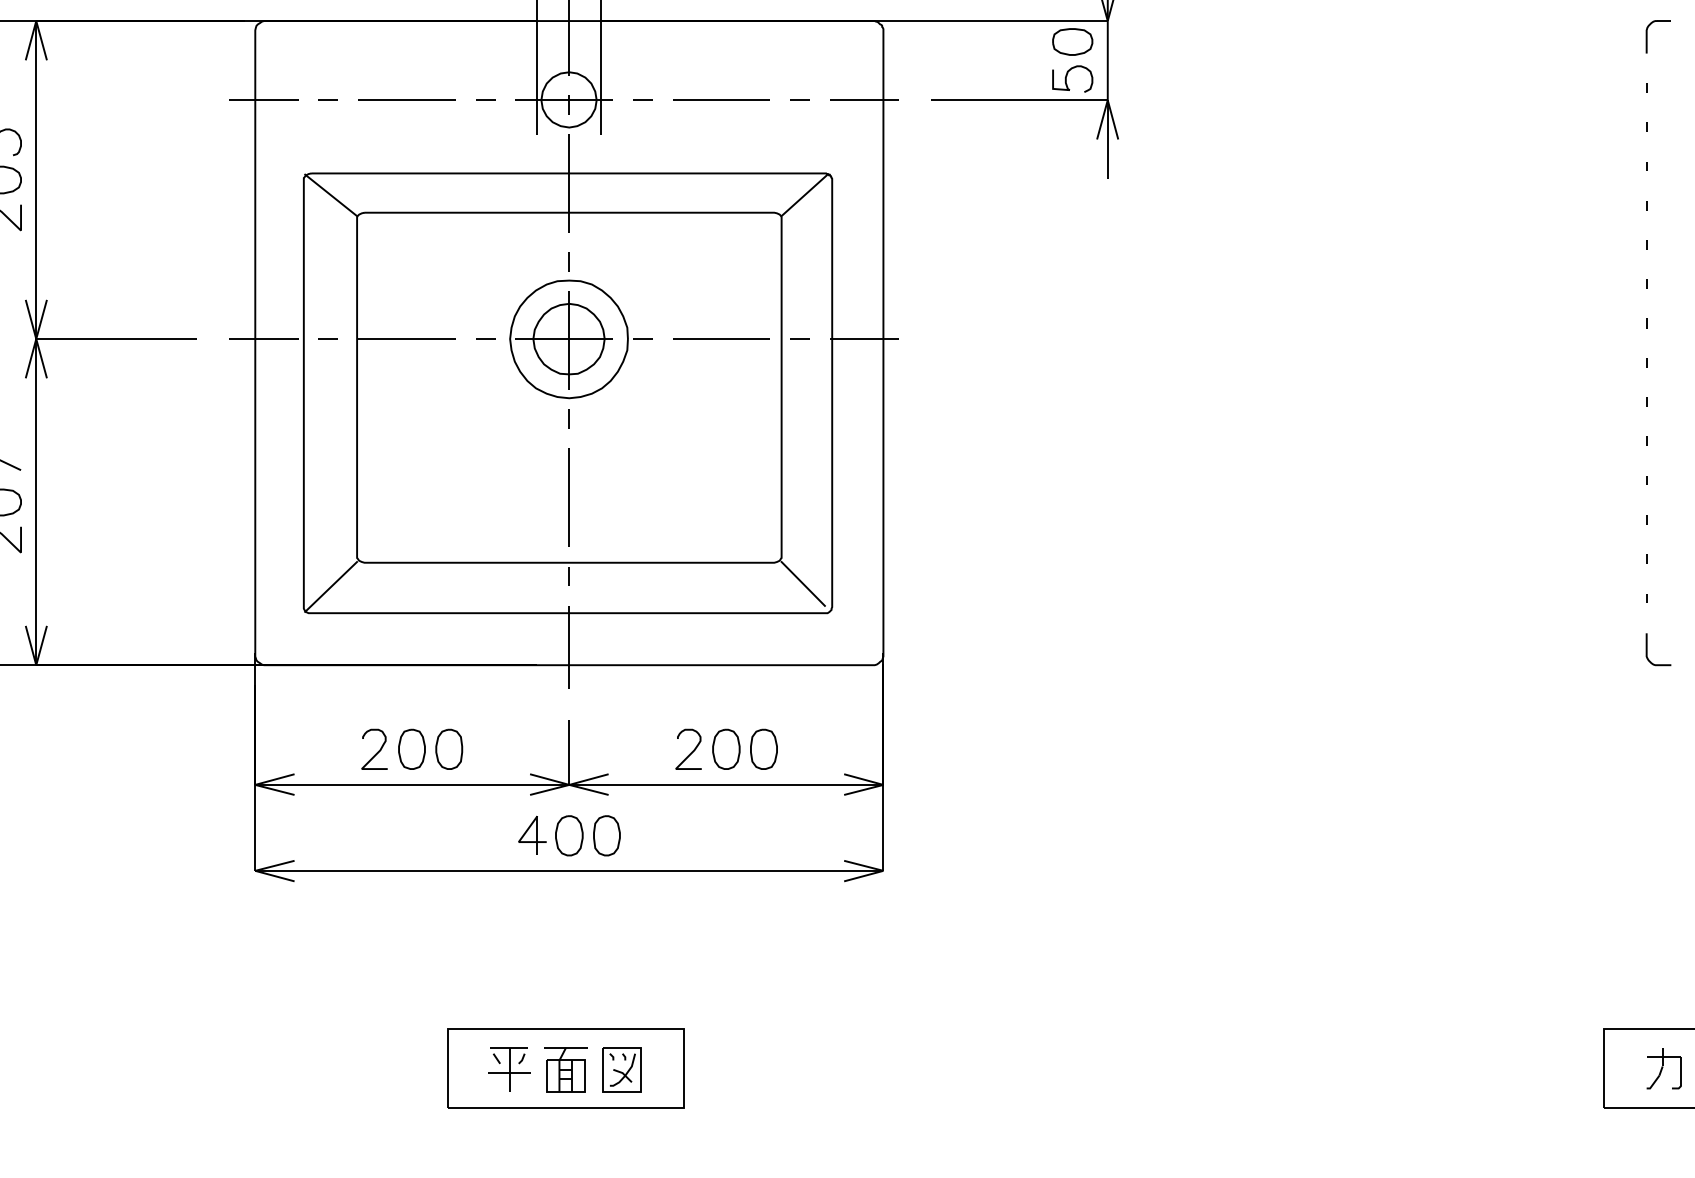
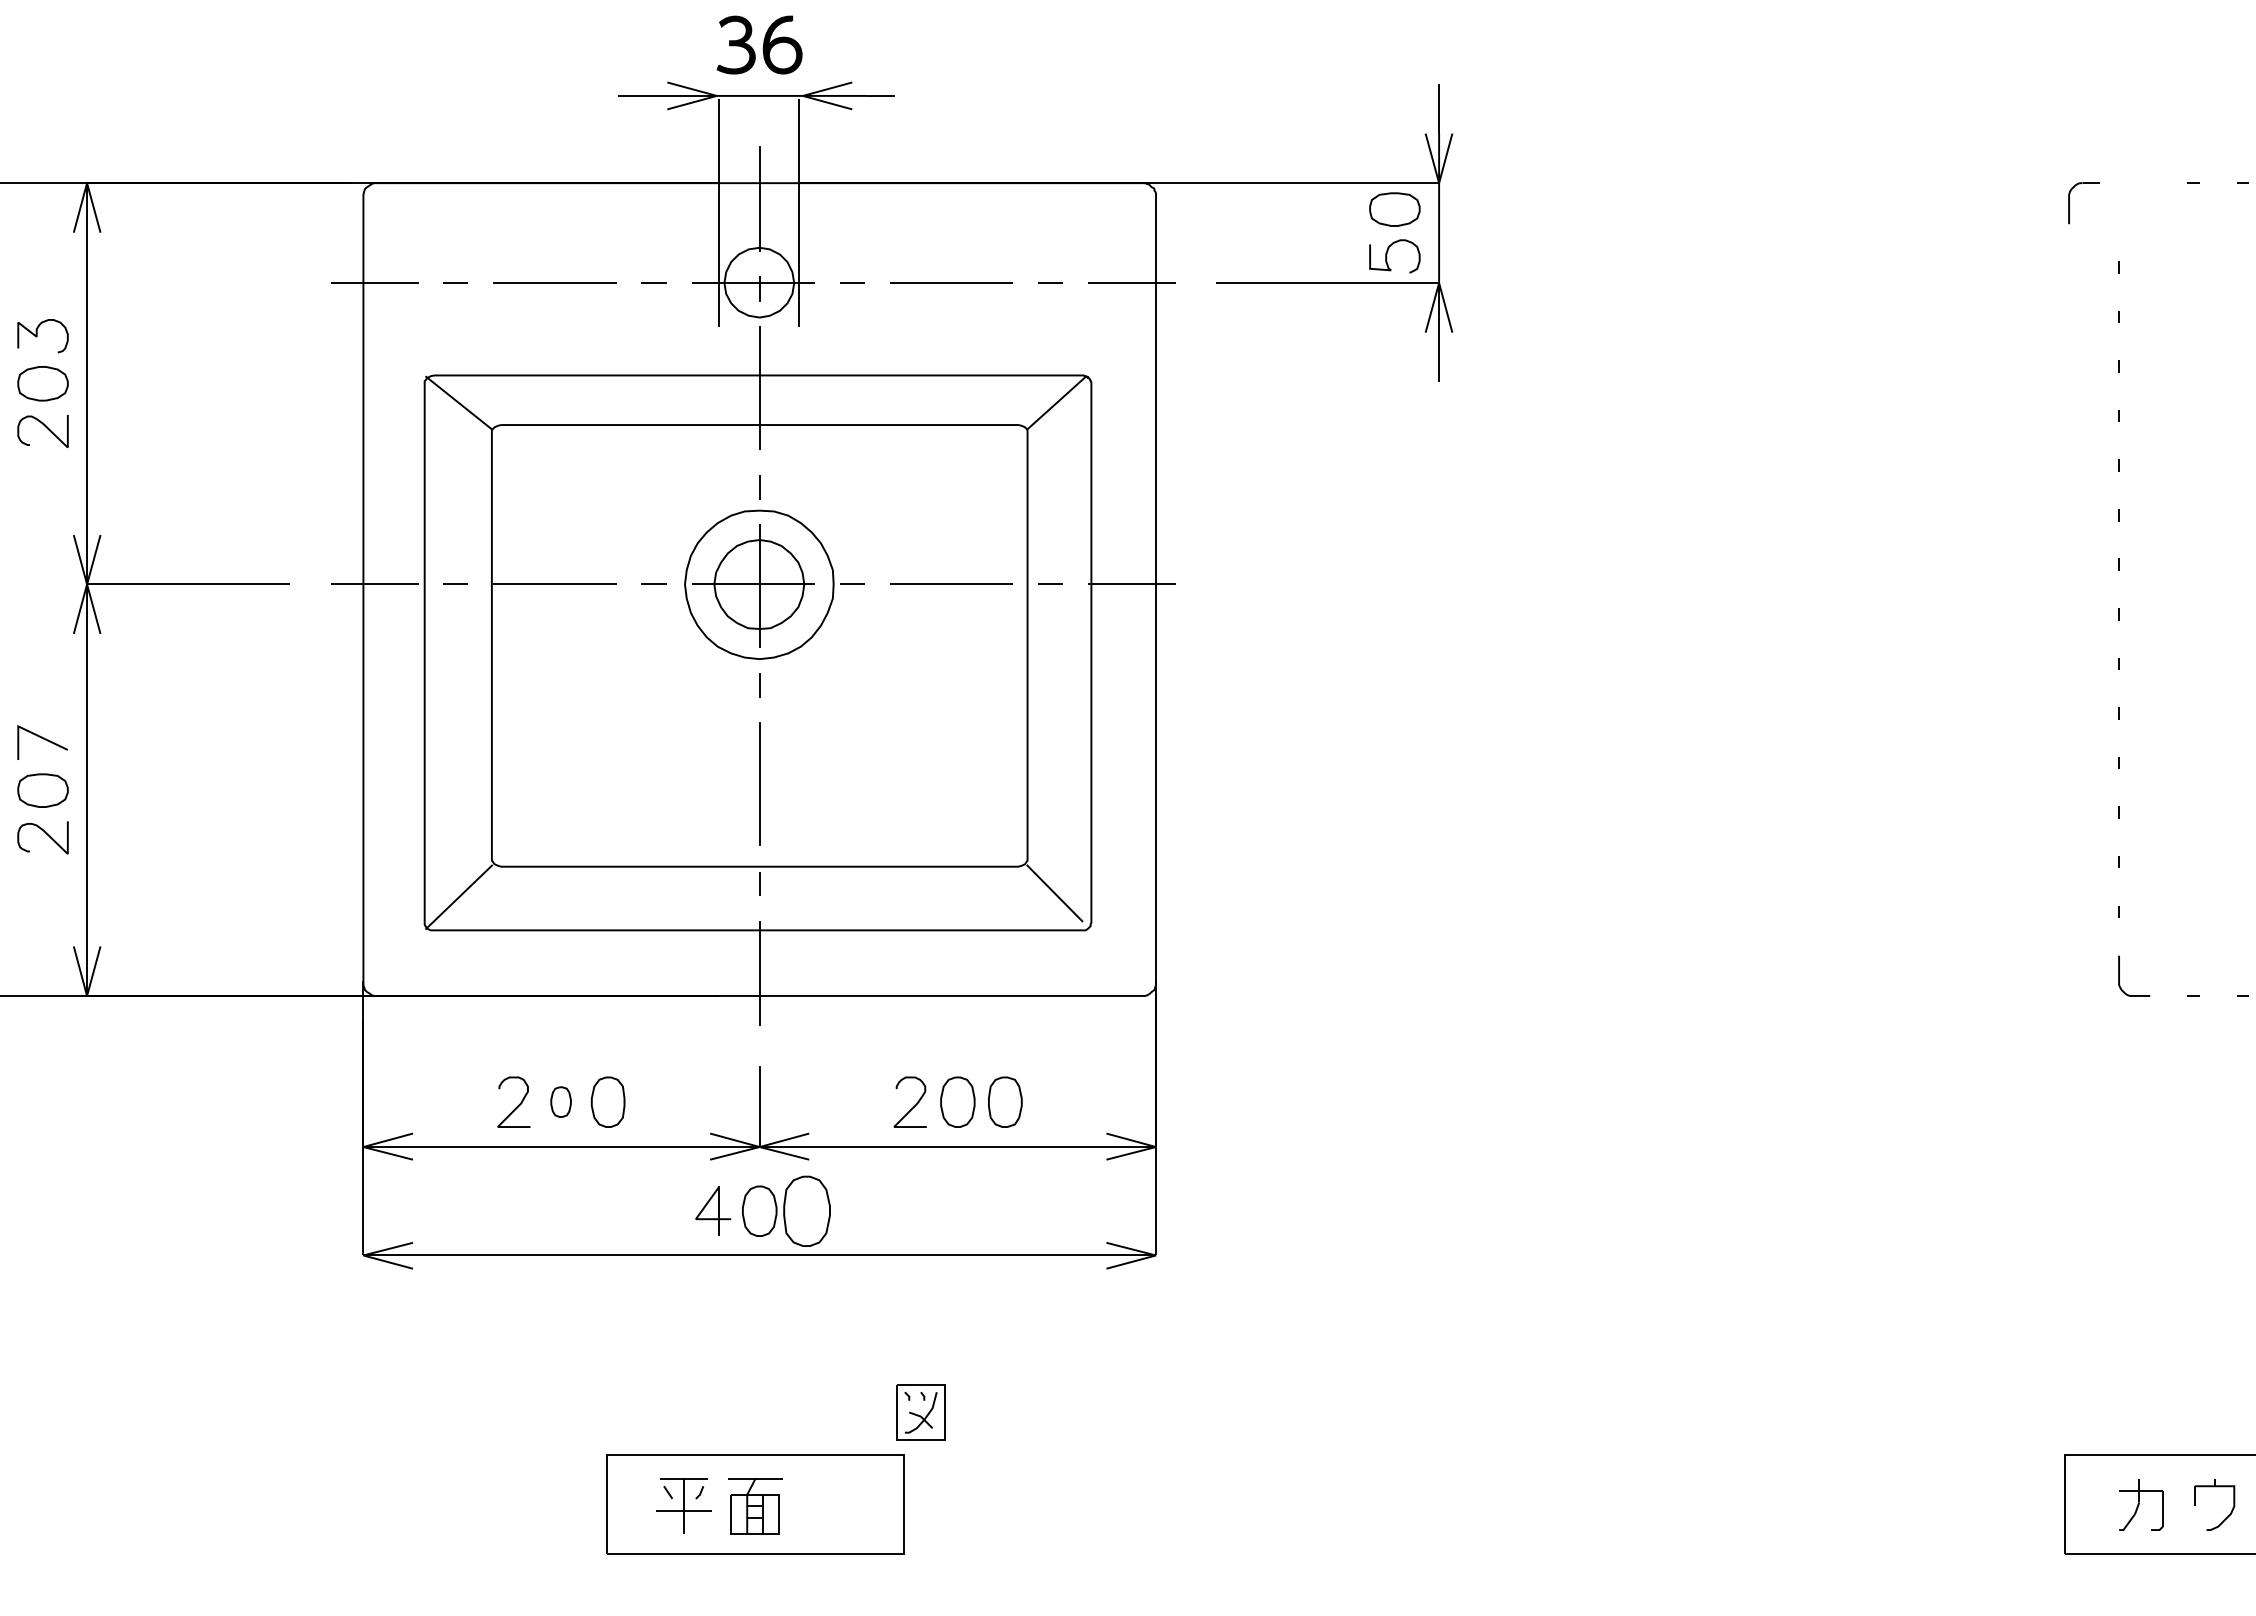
part: (1646, 37) -> (2069, 203), moved
part: (411, 748) -> (560, 1101), size x0.6
part: (607, 835) -> (807, 1210), size x1.4
part: (622, 1069) -> (920, 1412), moved

